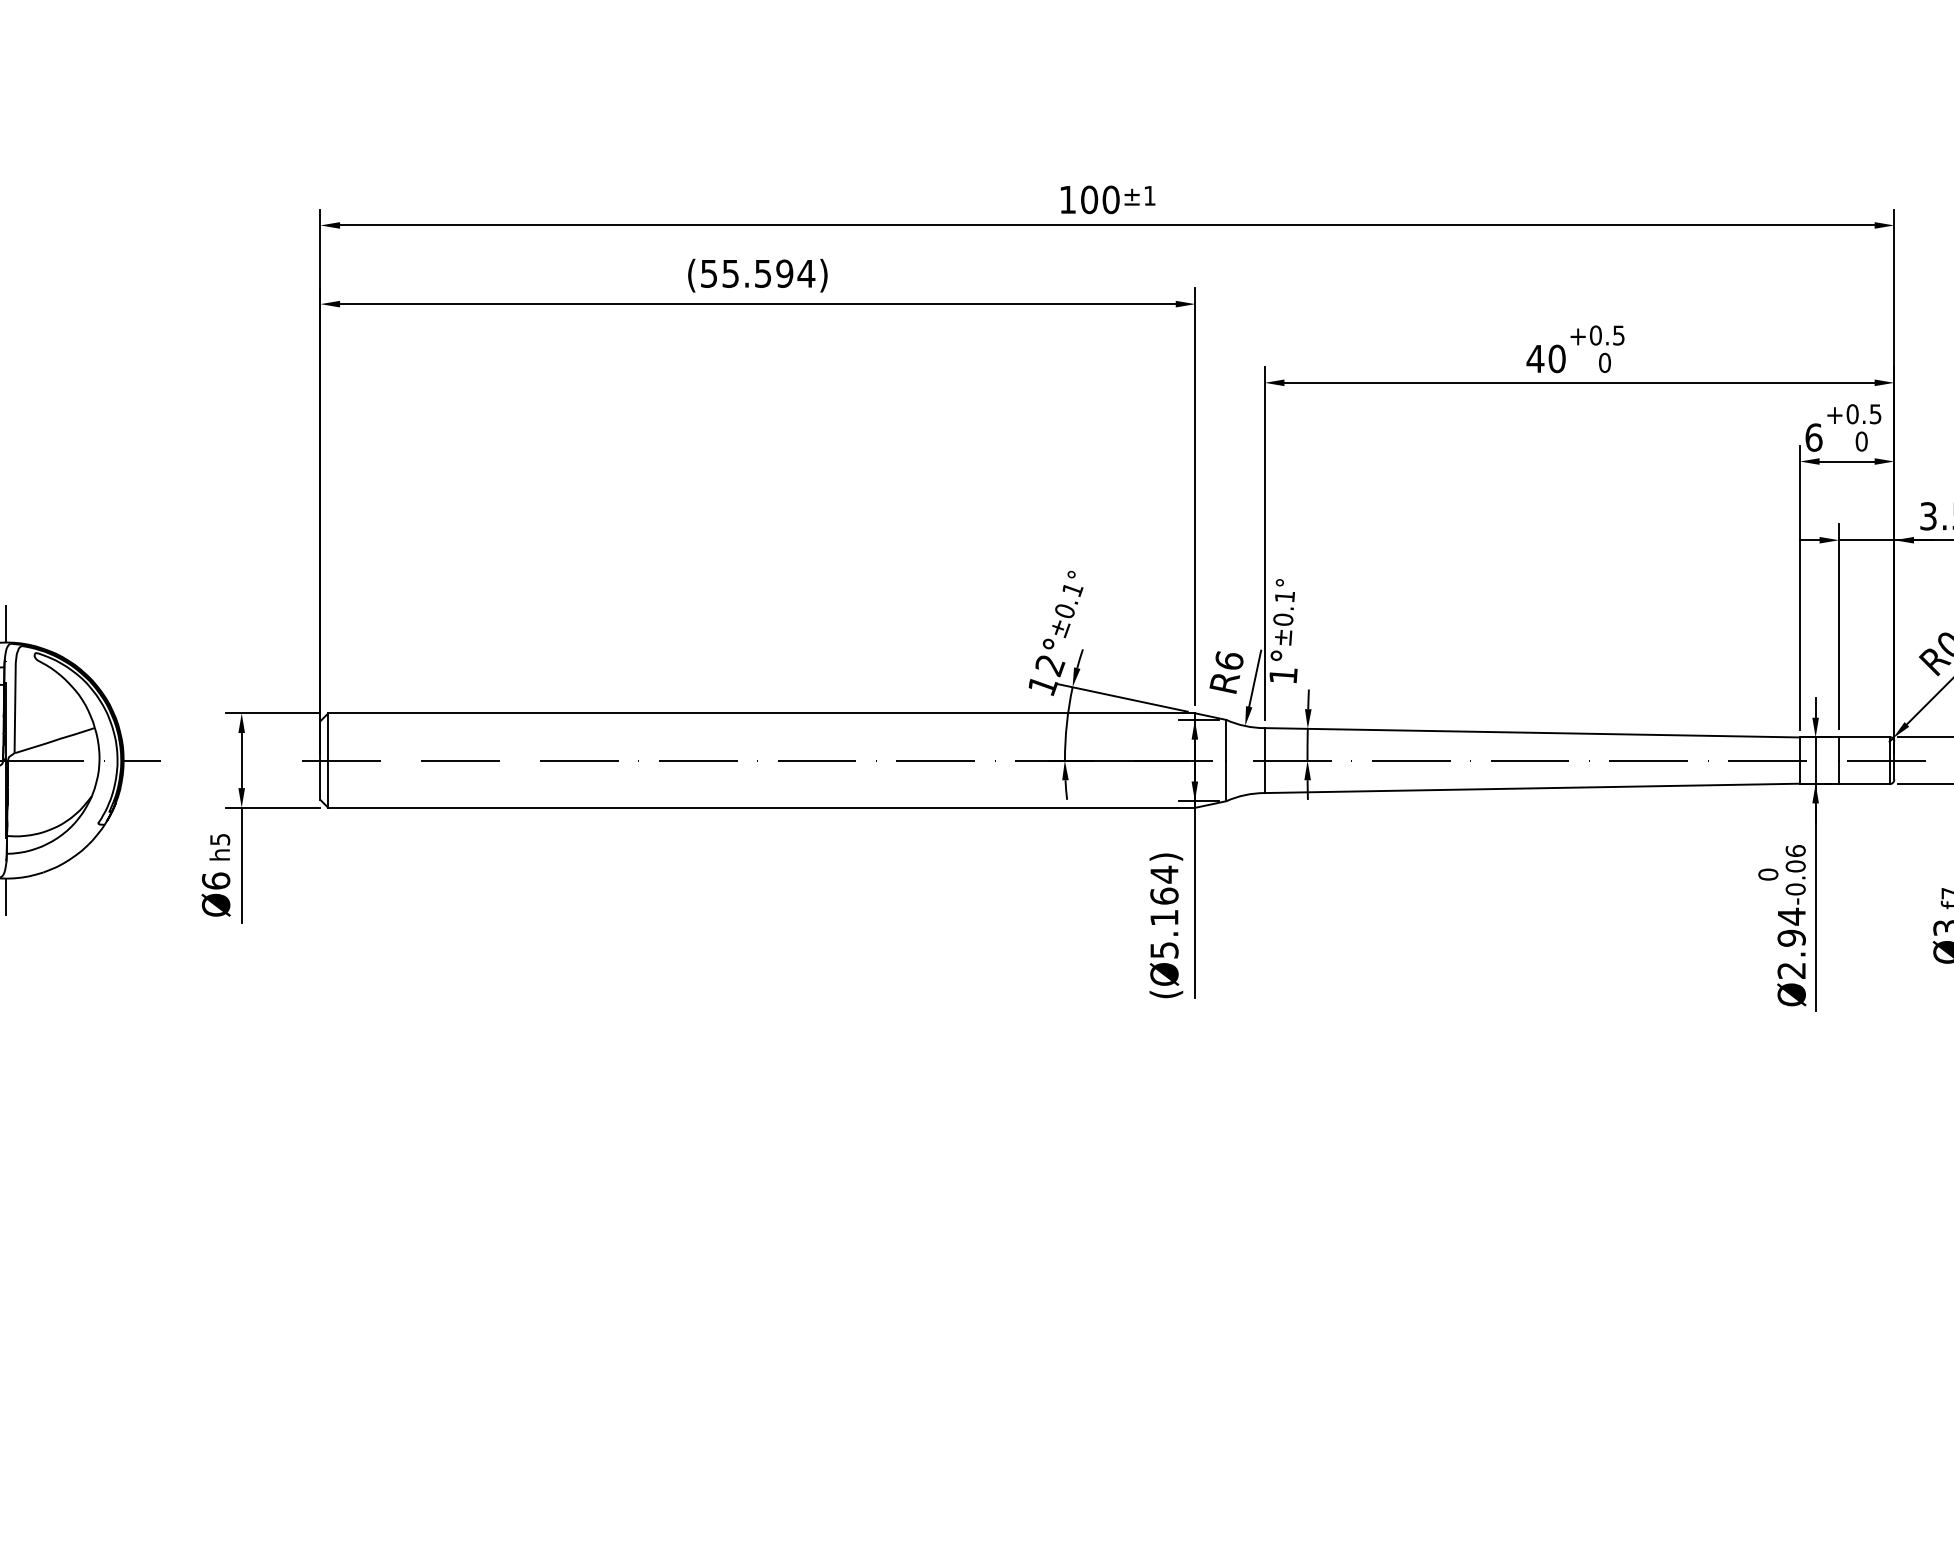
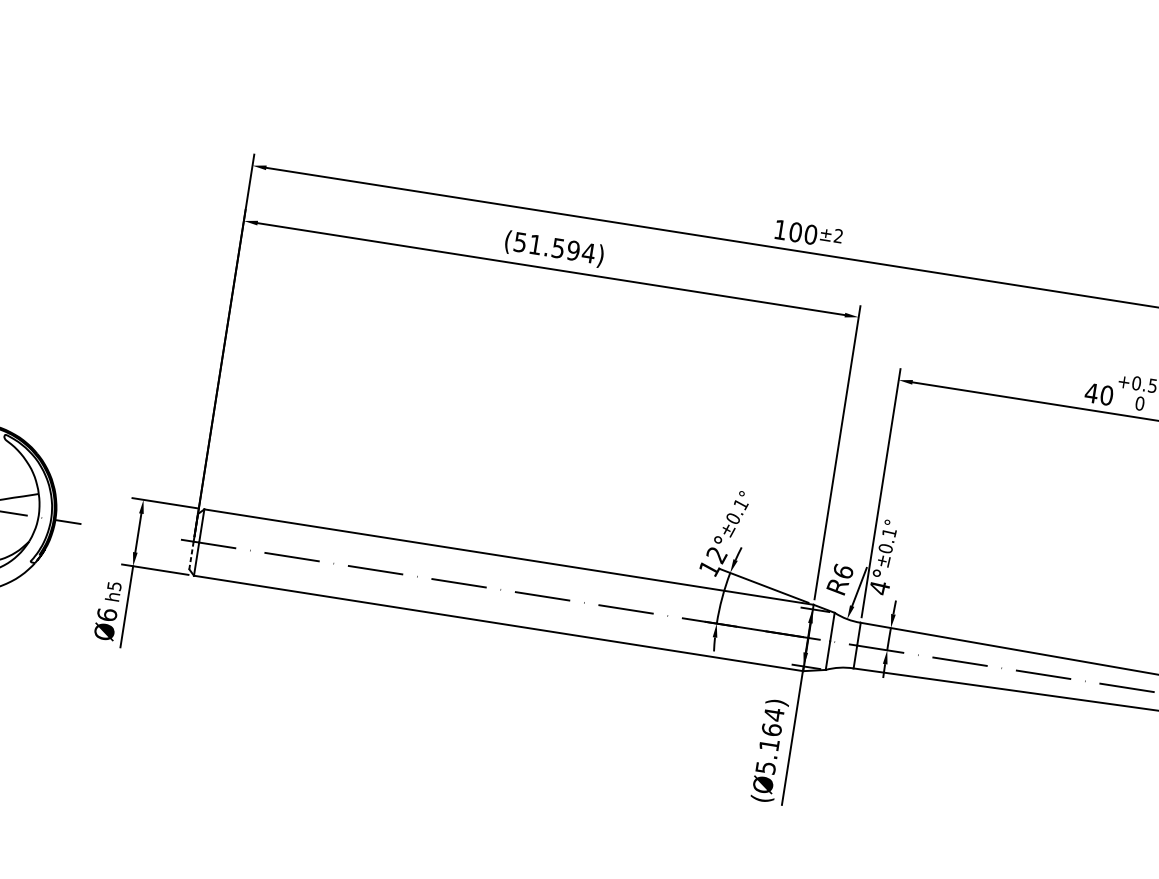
text: (1149, 195) -> (838, 235), ±1 -> ±2
text: (730, 273) -> (535, 244), (55.594) -> (51.594)
text: (1283, 676) -> (879, 588), 1° -> 4°
line: (320, 780) -> (191, 555), solid -> dashed

